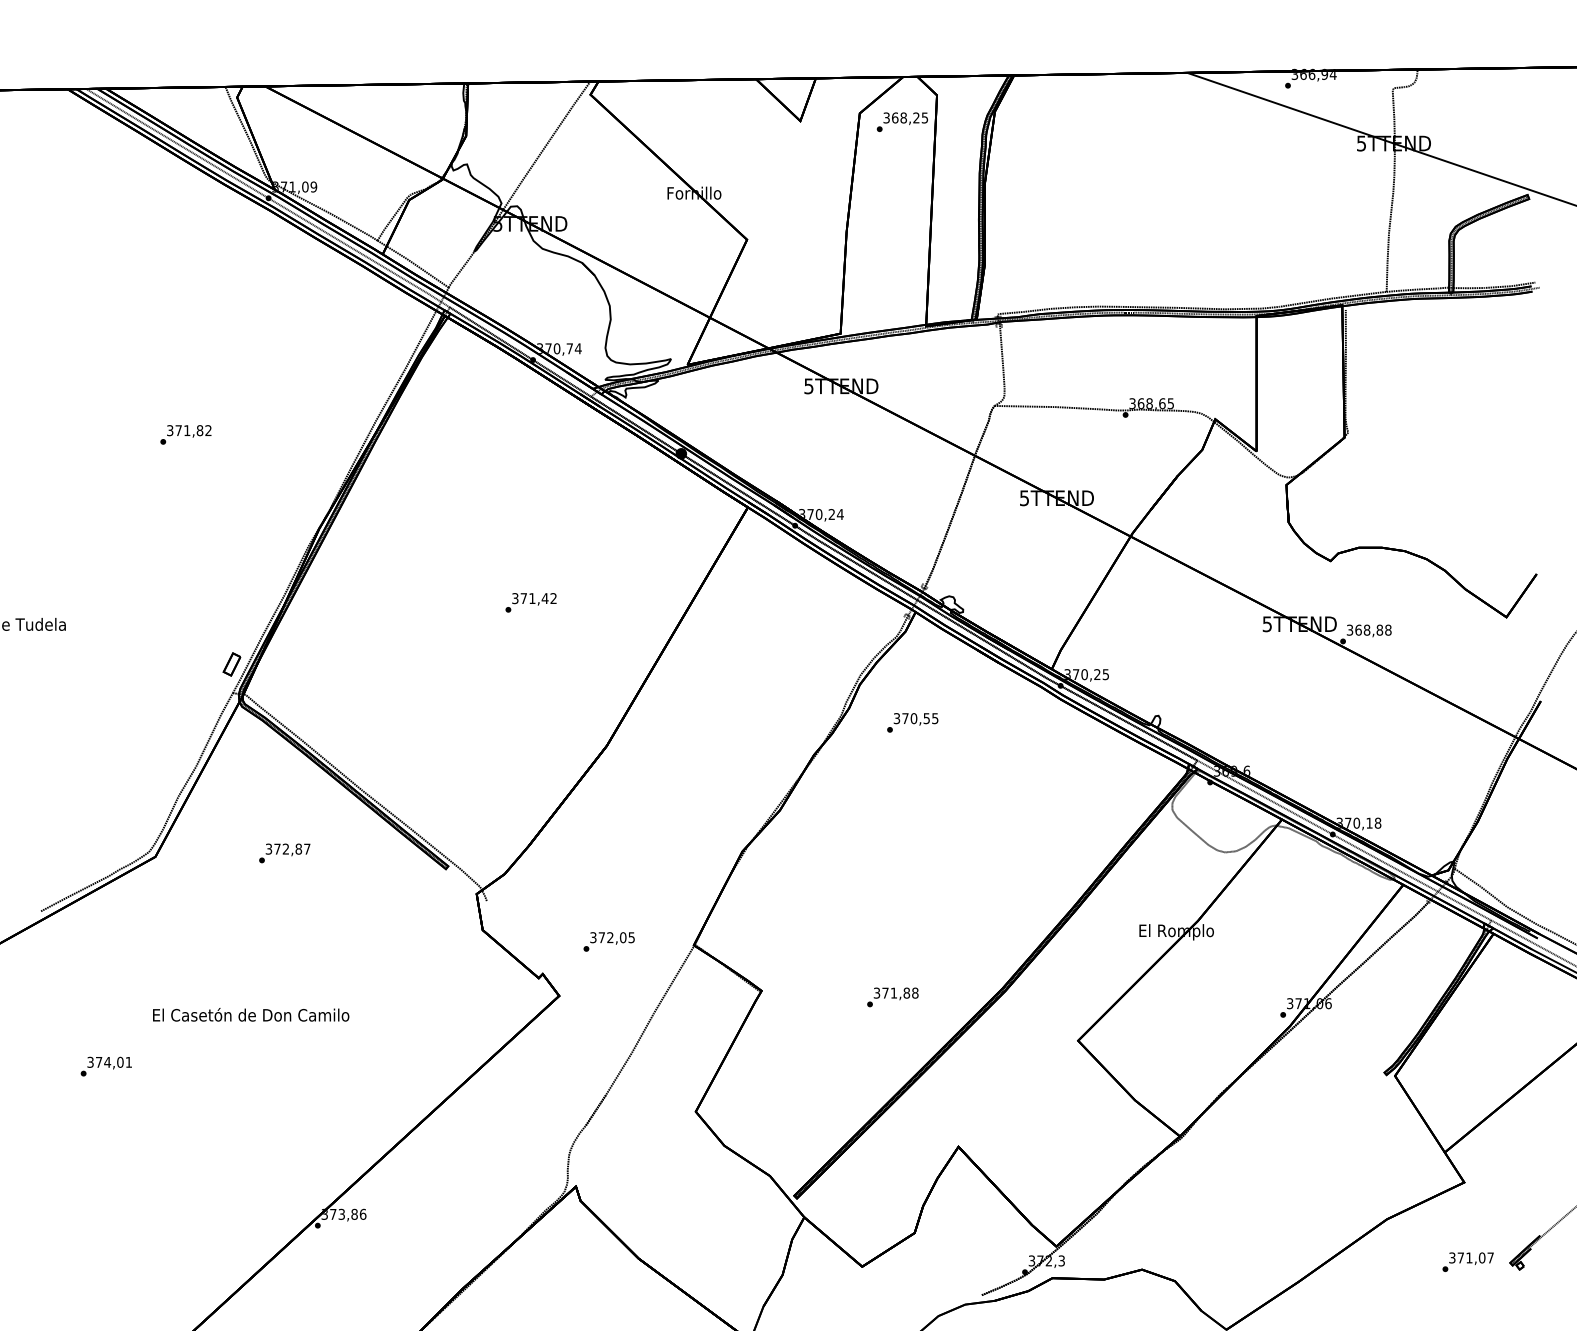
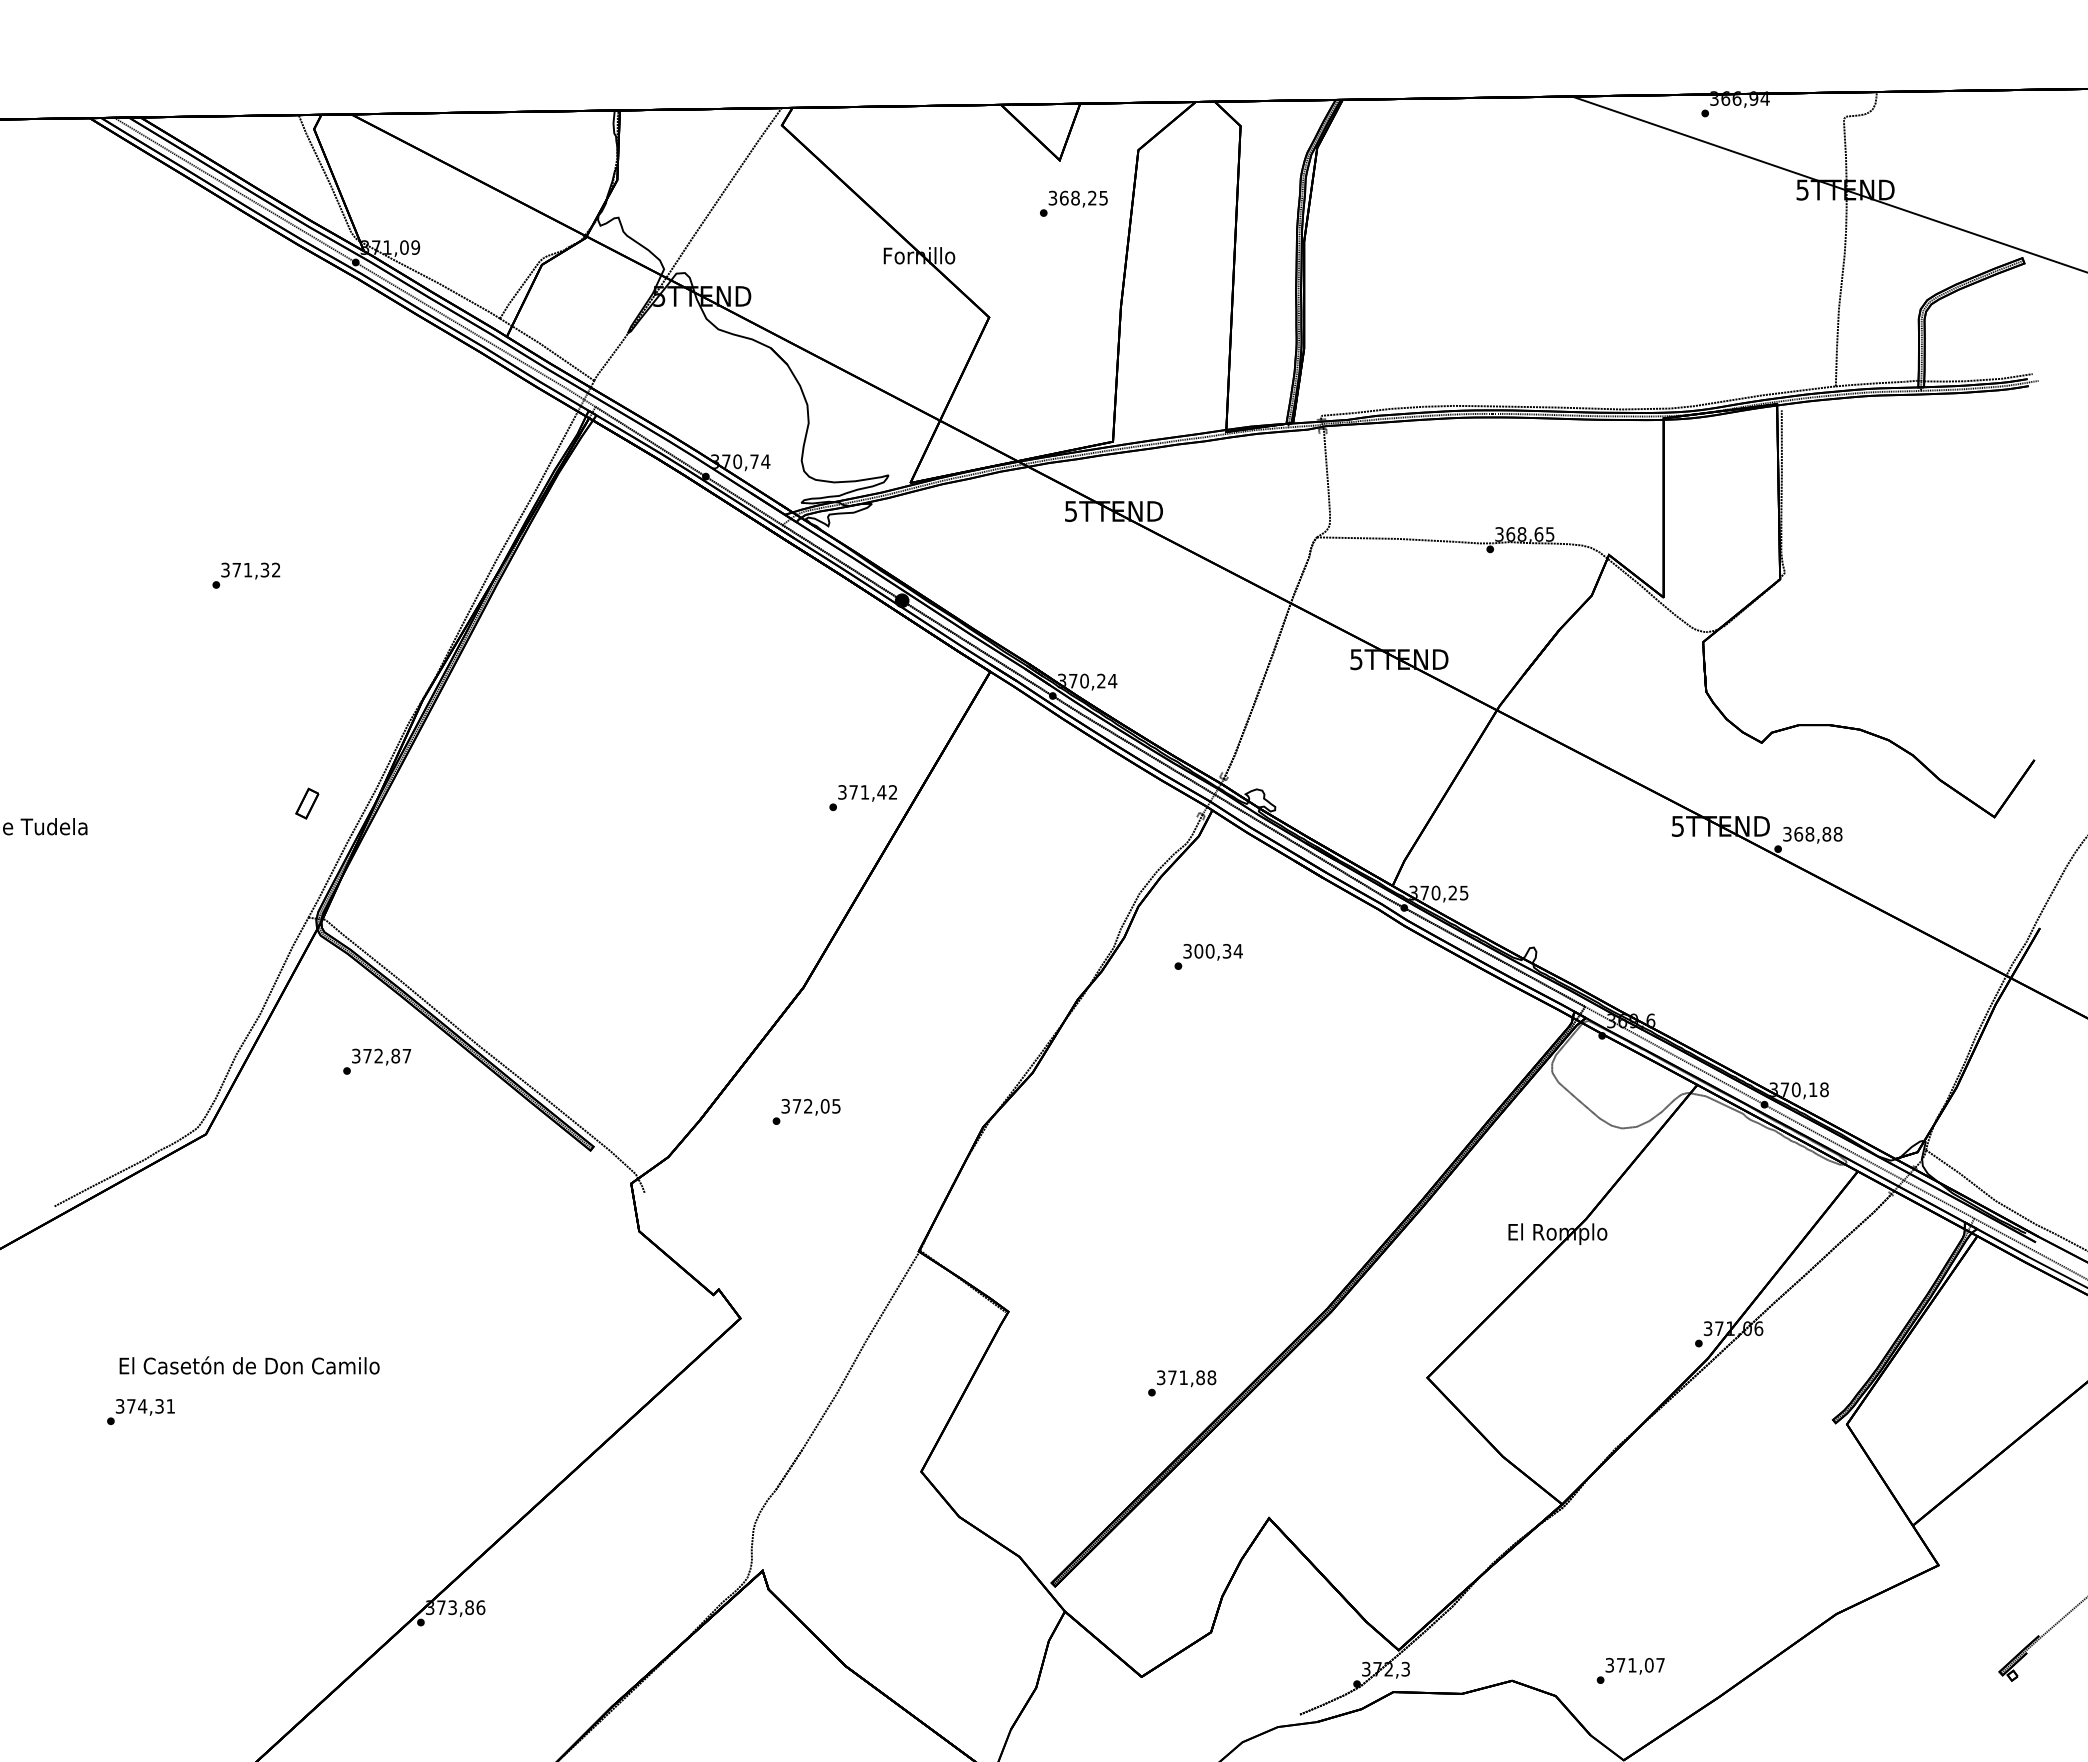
text: (902, 121) -> (1073, 203), moved
text: (199, 430) -> (264, 569), 371,82 -> 371,32
text: (530, 603) -> (862, 798), moved
part: (232, 664) -> (307, 803), moved
text: (920, 718) -> (1218, 950), 370,55 -> 300,34
text: (285, 853) -> (377, 1061), moved
text: (609, 941) -> (806, 1111), moved
text: (893, 997) -> (1182, 1383), moved
text: (251, 1014) -> (249, 1365), moved
text: (120, 1062) -> (159, 1406), 374,01 -> 374,31
text: (1467, 1261) -> (1630, 1670), moved

